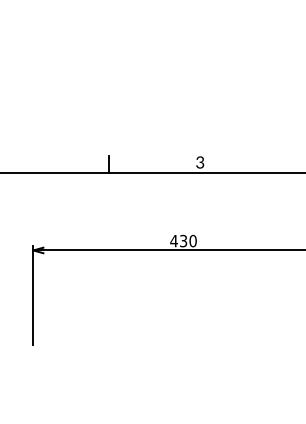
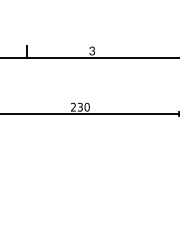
text: (173, 240) -> (73, 106), 430 -> 230

